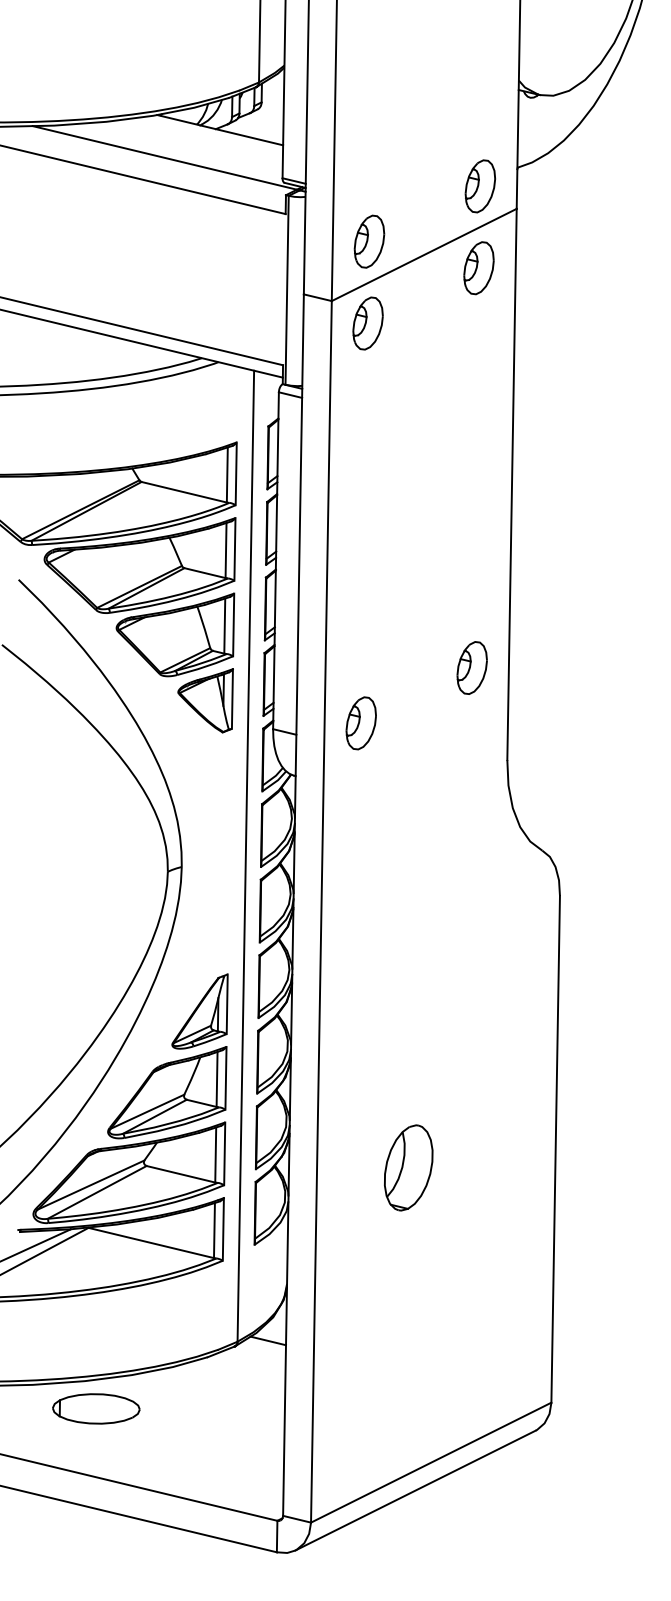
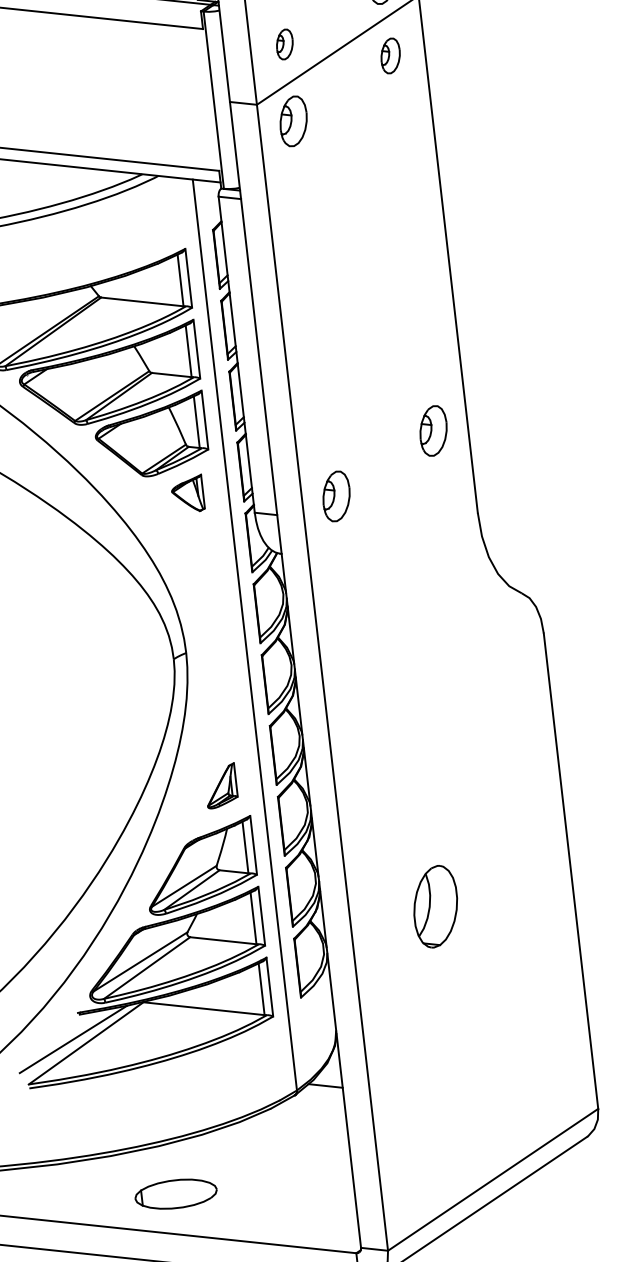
part: (369, 241) -> (284, 44), size x0.6
part: (478, 268) -> (390, 56), size x0.7
part: (205, 700) -> (187, 494), size x0.6
part: (199, 1011) -> (220, 786), size x0.6
part: (96, 1408) -> (176, 1193), moved

